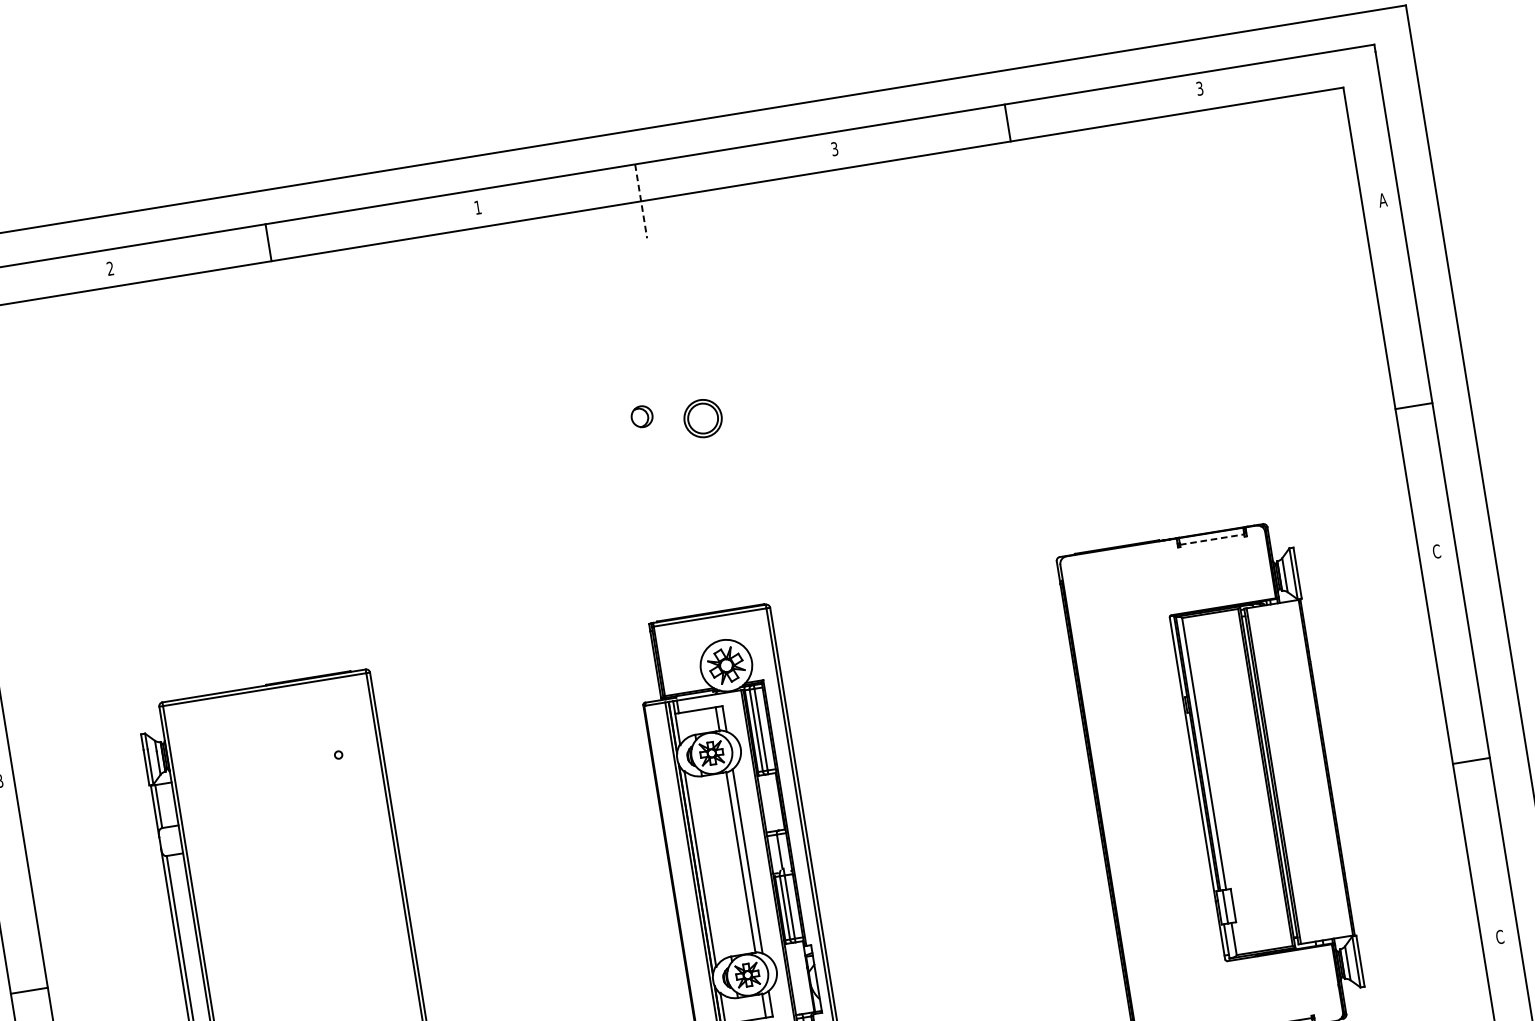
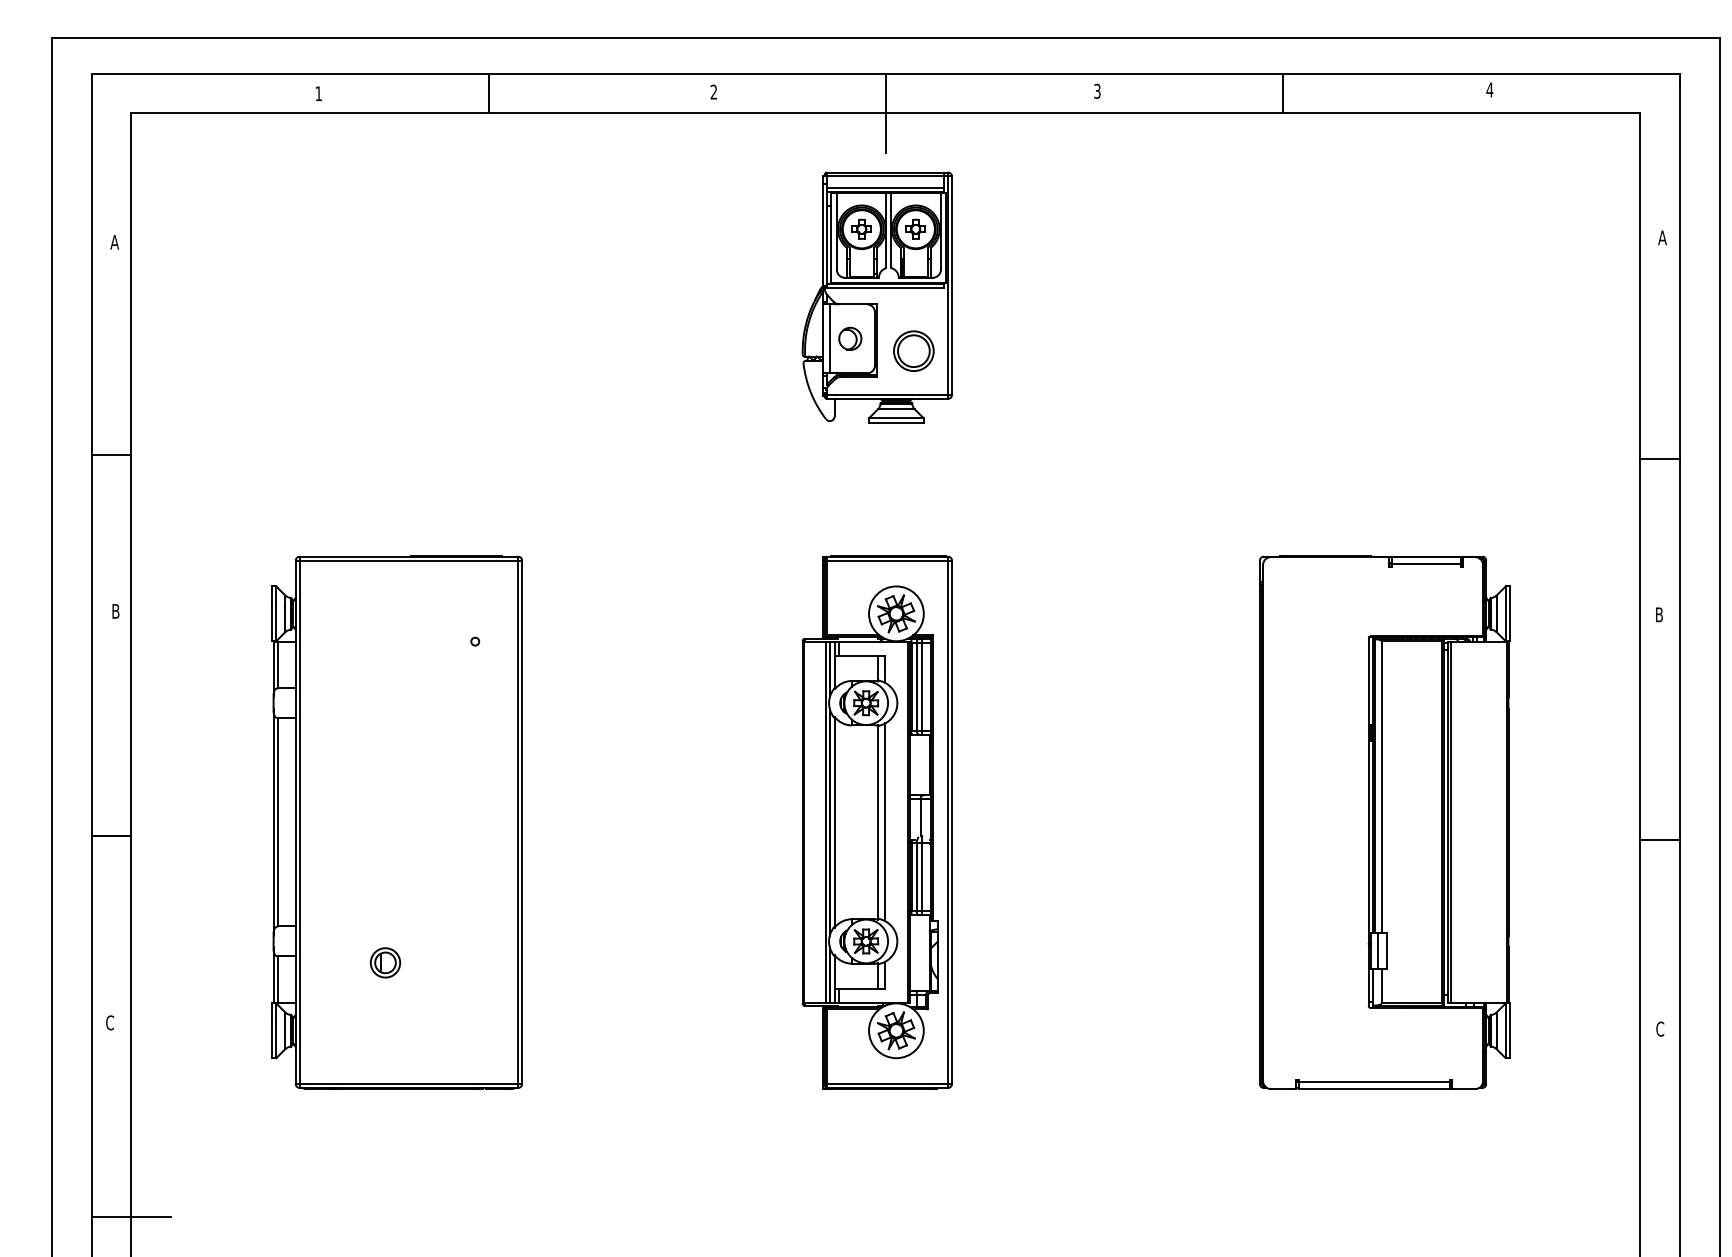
text: (1199, 88) -> (1489, 89), 3 -> 4
line: (640, 201) -> (885, 113), dashed -> solid
text: (477, 207) -> (713, 91), 1 -> 2
text: (110, 268) -> (318, 93), 2 -> 1
part: (660, 374) -> (876, 297), added
line: (1212, 539) -> (1426, 564), dashed -> solid
text: (1436, 551) -> (1659, 614), C -> B

